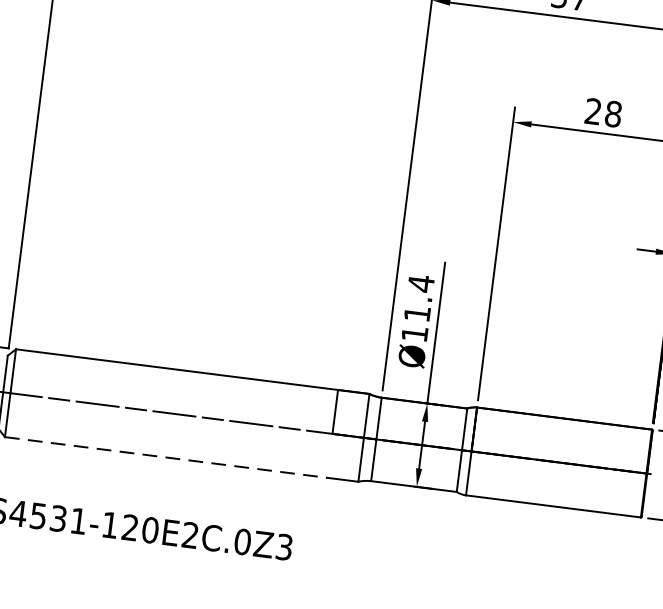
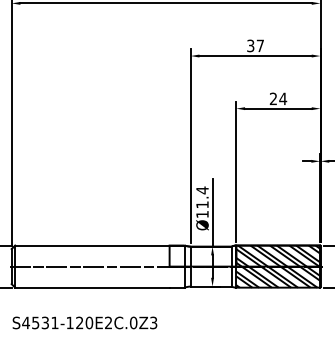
text: (614, 113) -> (283, 98), 28 -> 24
line: (166, 457) -> (92, 287), dashed -> solid
hatch: (559, 462) -> (278, 266), added

